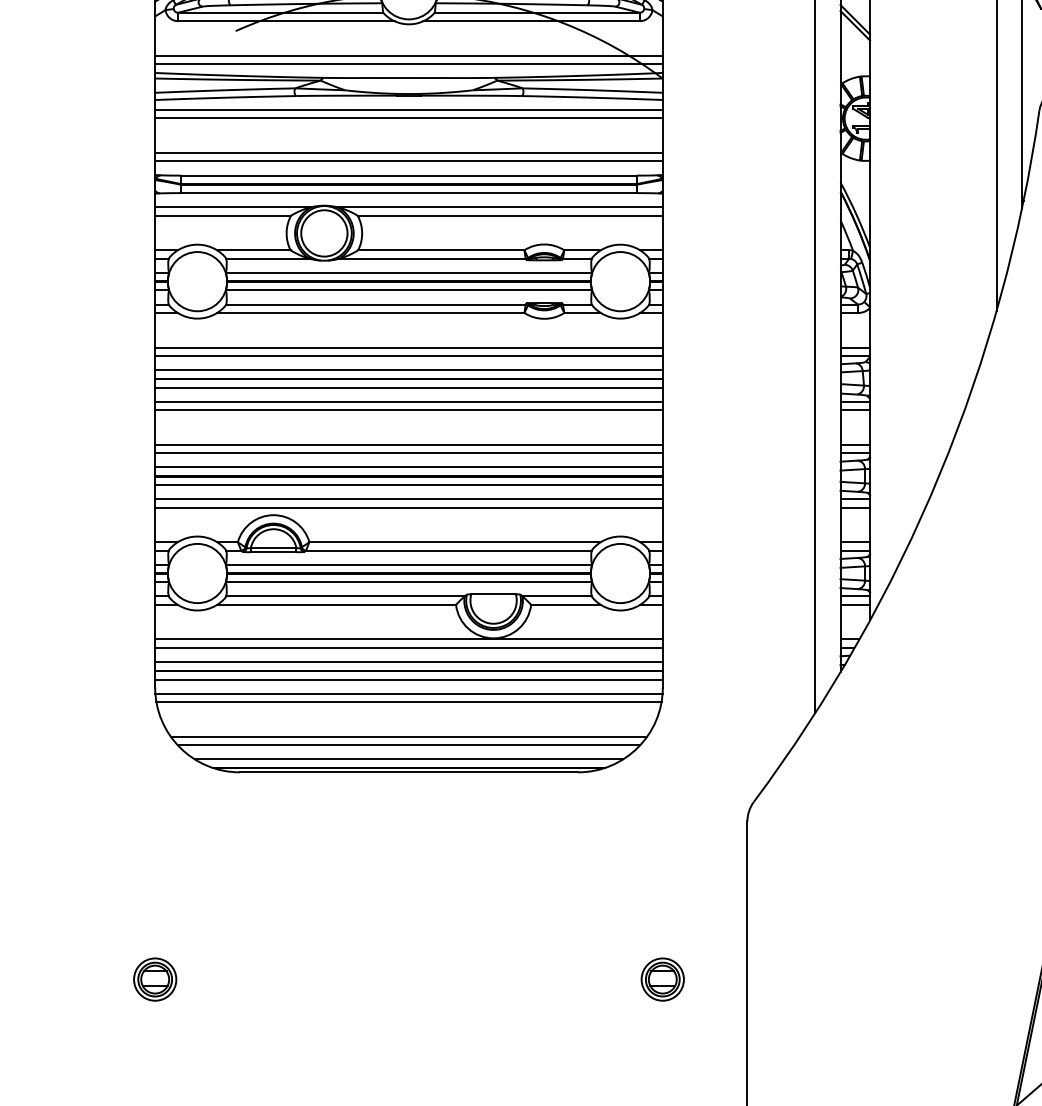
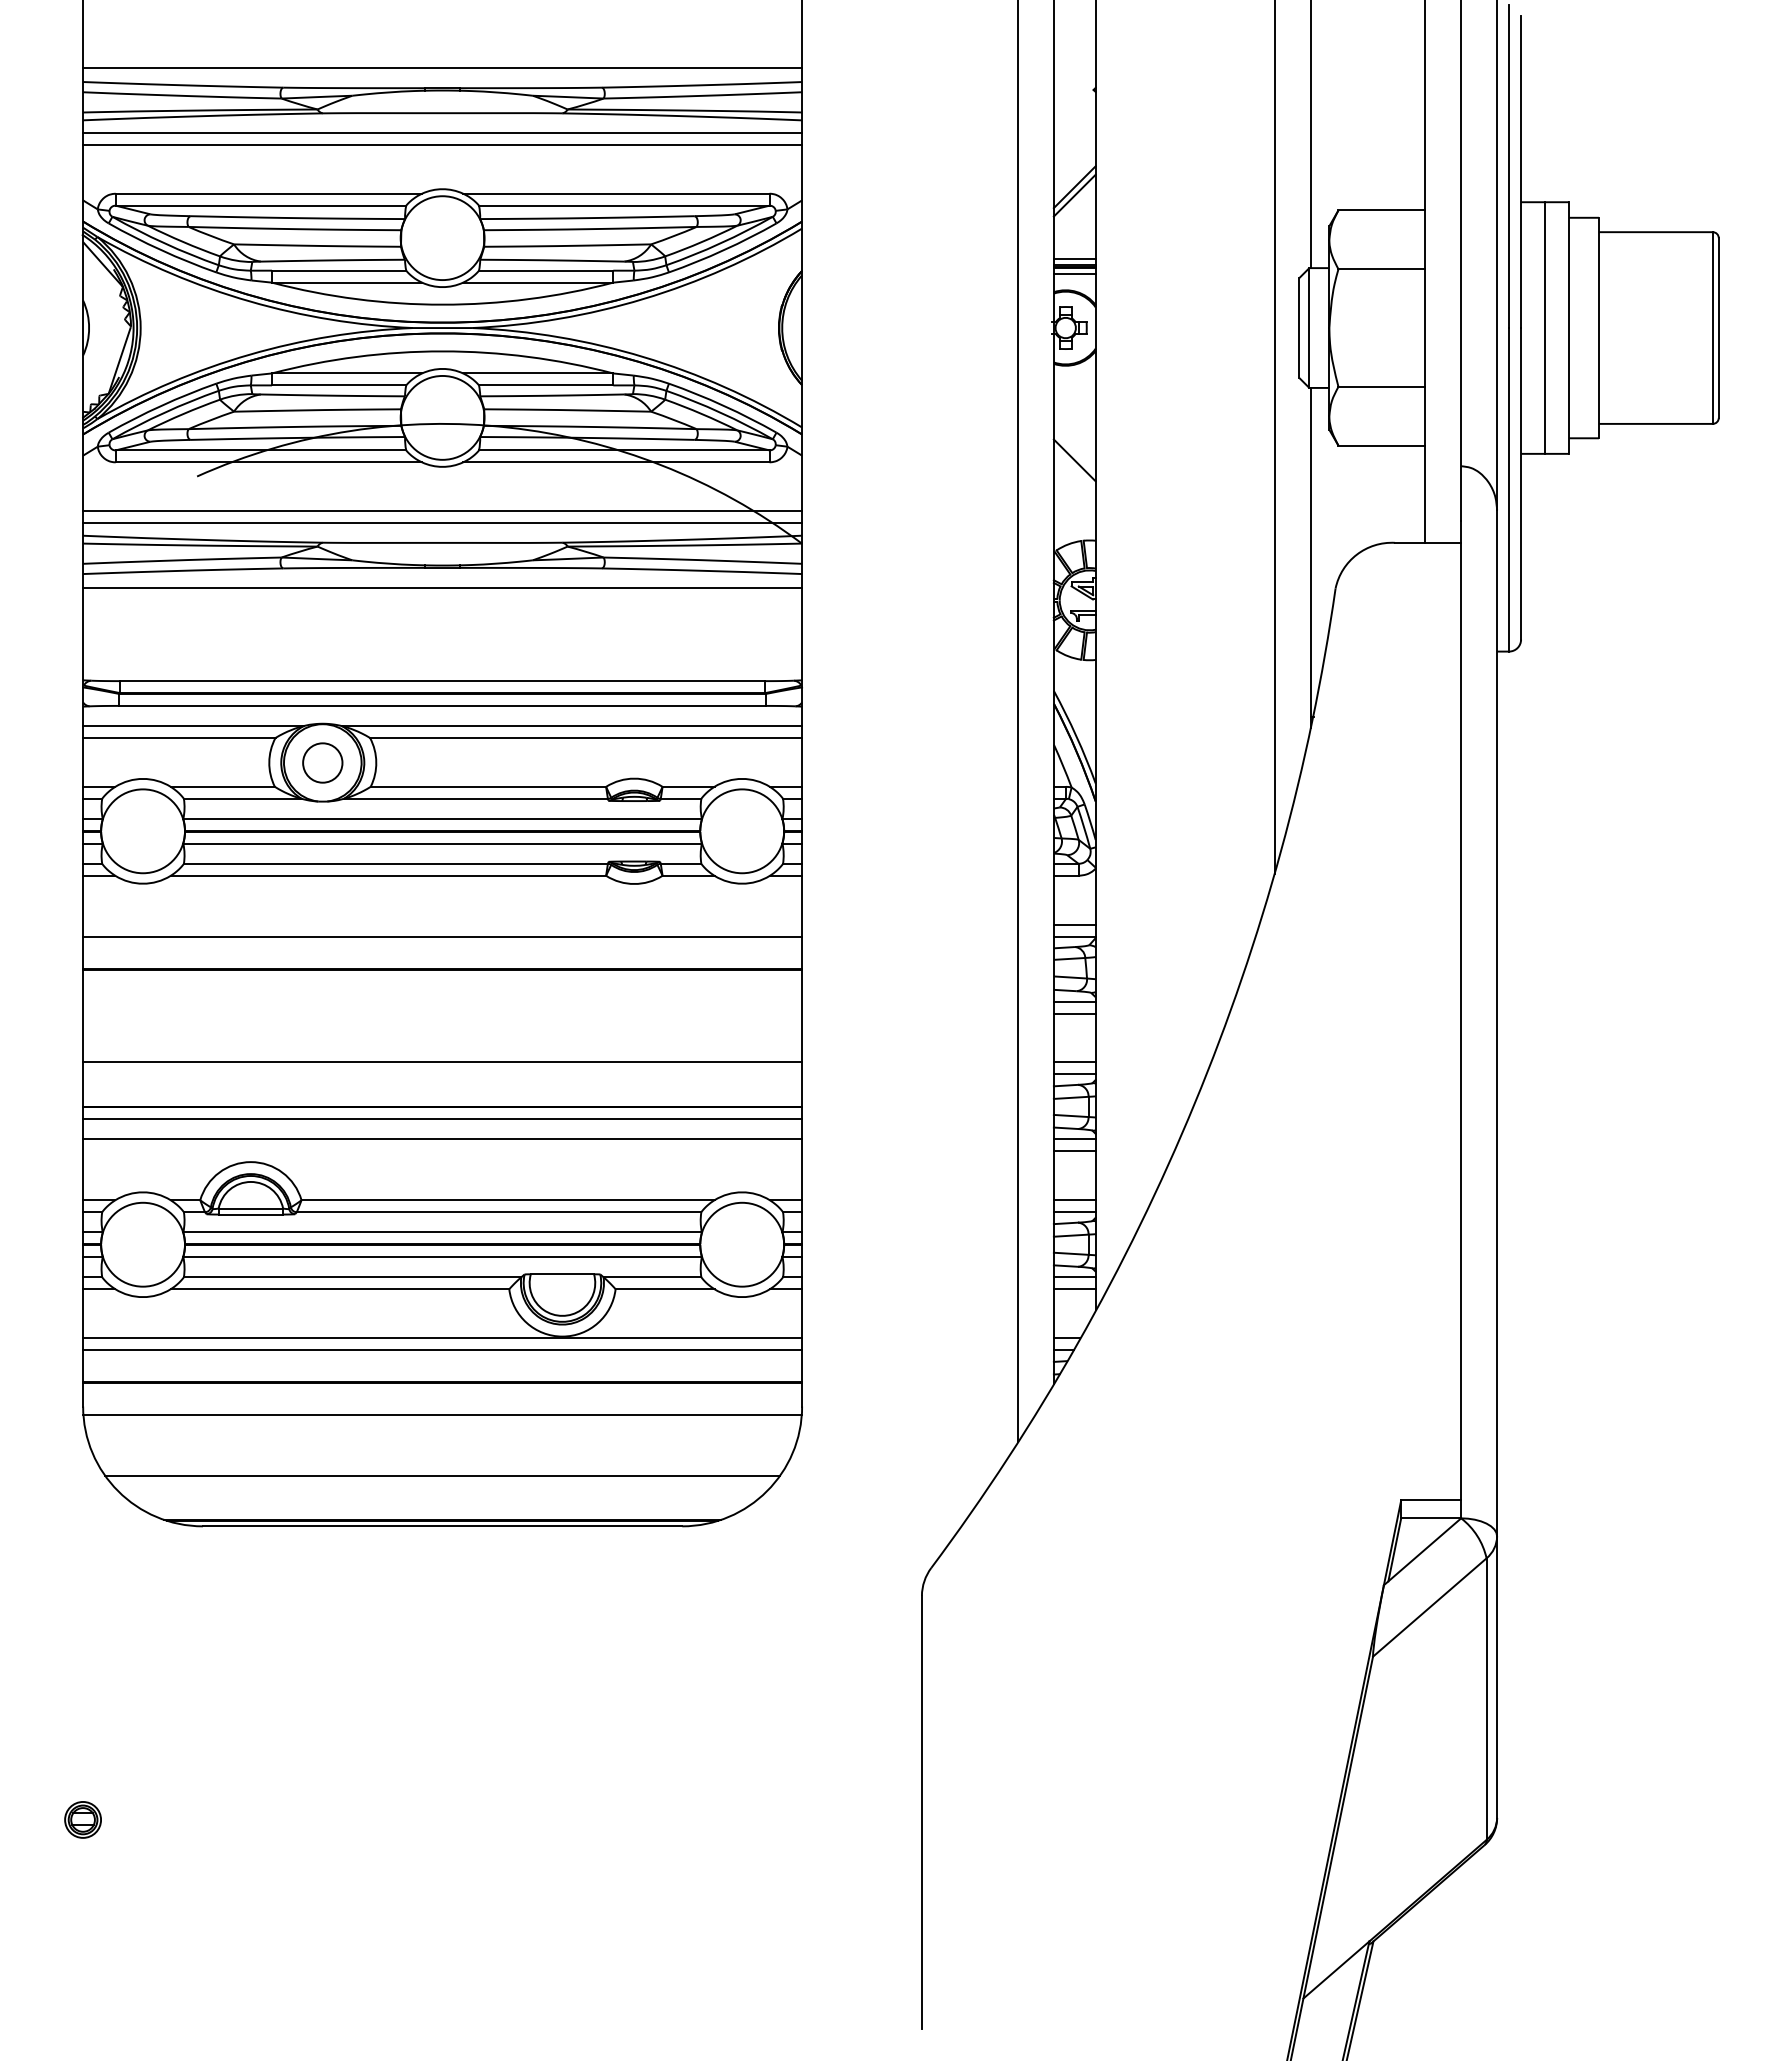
line: (855, 25) -> (1074, 468), removed
line: (408, 118) -> (442, 600), removed
line: (408, 153) -> (442, 649), removed
line: (408, 161) -> (442, 661), removed
circle: (324, 233) -> (322, 762), size x0.6
line: (408, 347) -> (442, 924), removed
line: (408, 370) -> (442, 956), removed
line: (408, 387) -> (442, 981), removed
line: (408, 401) -> (442, 1001), removed
line: (408, 410) -> (442, 1013), removed
line: (408, 453) -> (442, 1074), removed
line: (408, 467) -> (442, 1094), removed
line: (408, 507) -> (442, 1151), removed
line: (408, 662) -> (442, 1370), removed
line: (408, 679) -> (442, 1394), removed
line: (408, 702) -> (442, 1427), removed
line: (408, 744) -> (442, 1487), removed
line: (408, 759) -> (442, 1507), removed
part: (154, 979) -> (82, 1819), size x0.6
part: (662, 979) -> (801, 1819), removed

